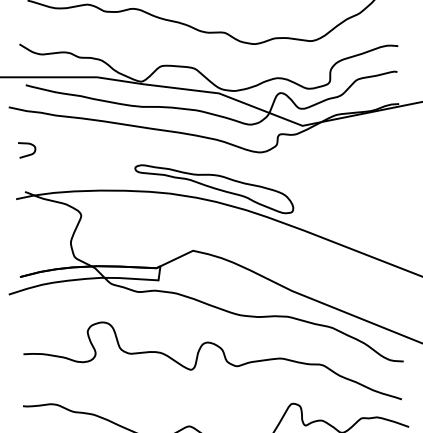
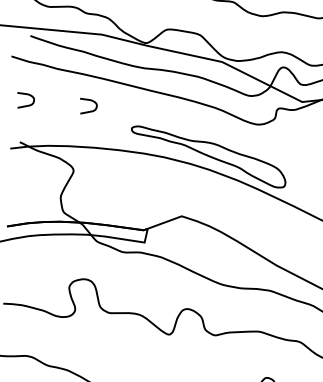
curve: (90, 154) -> (88, 110), added

